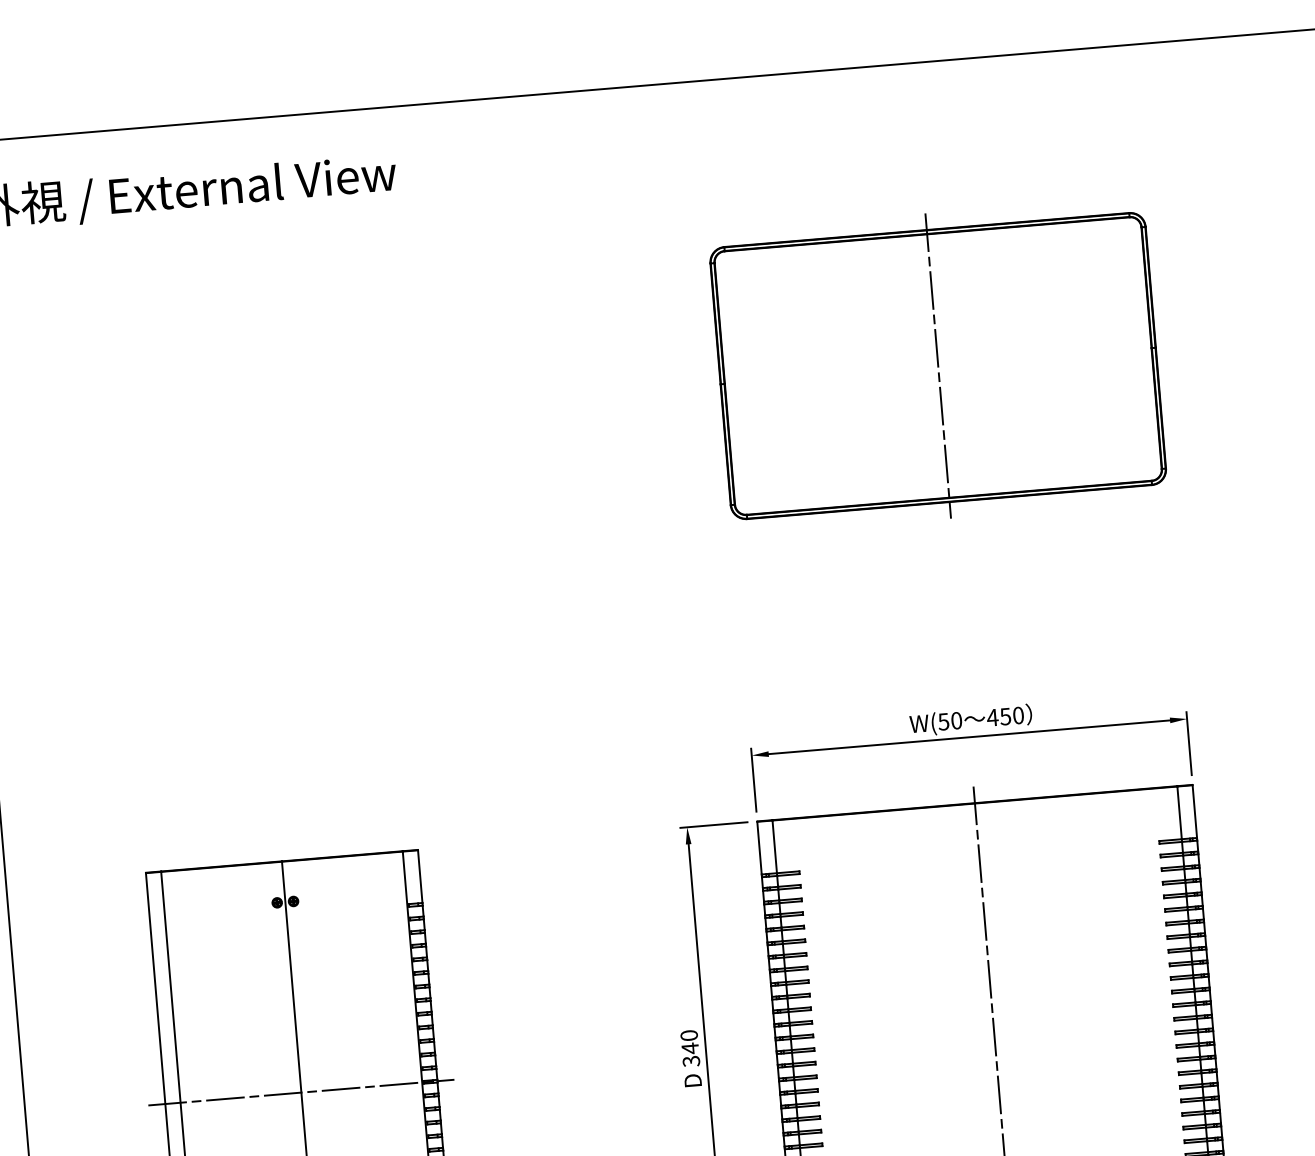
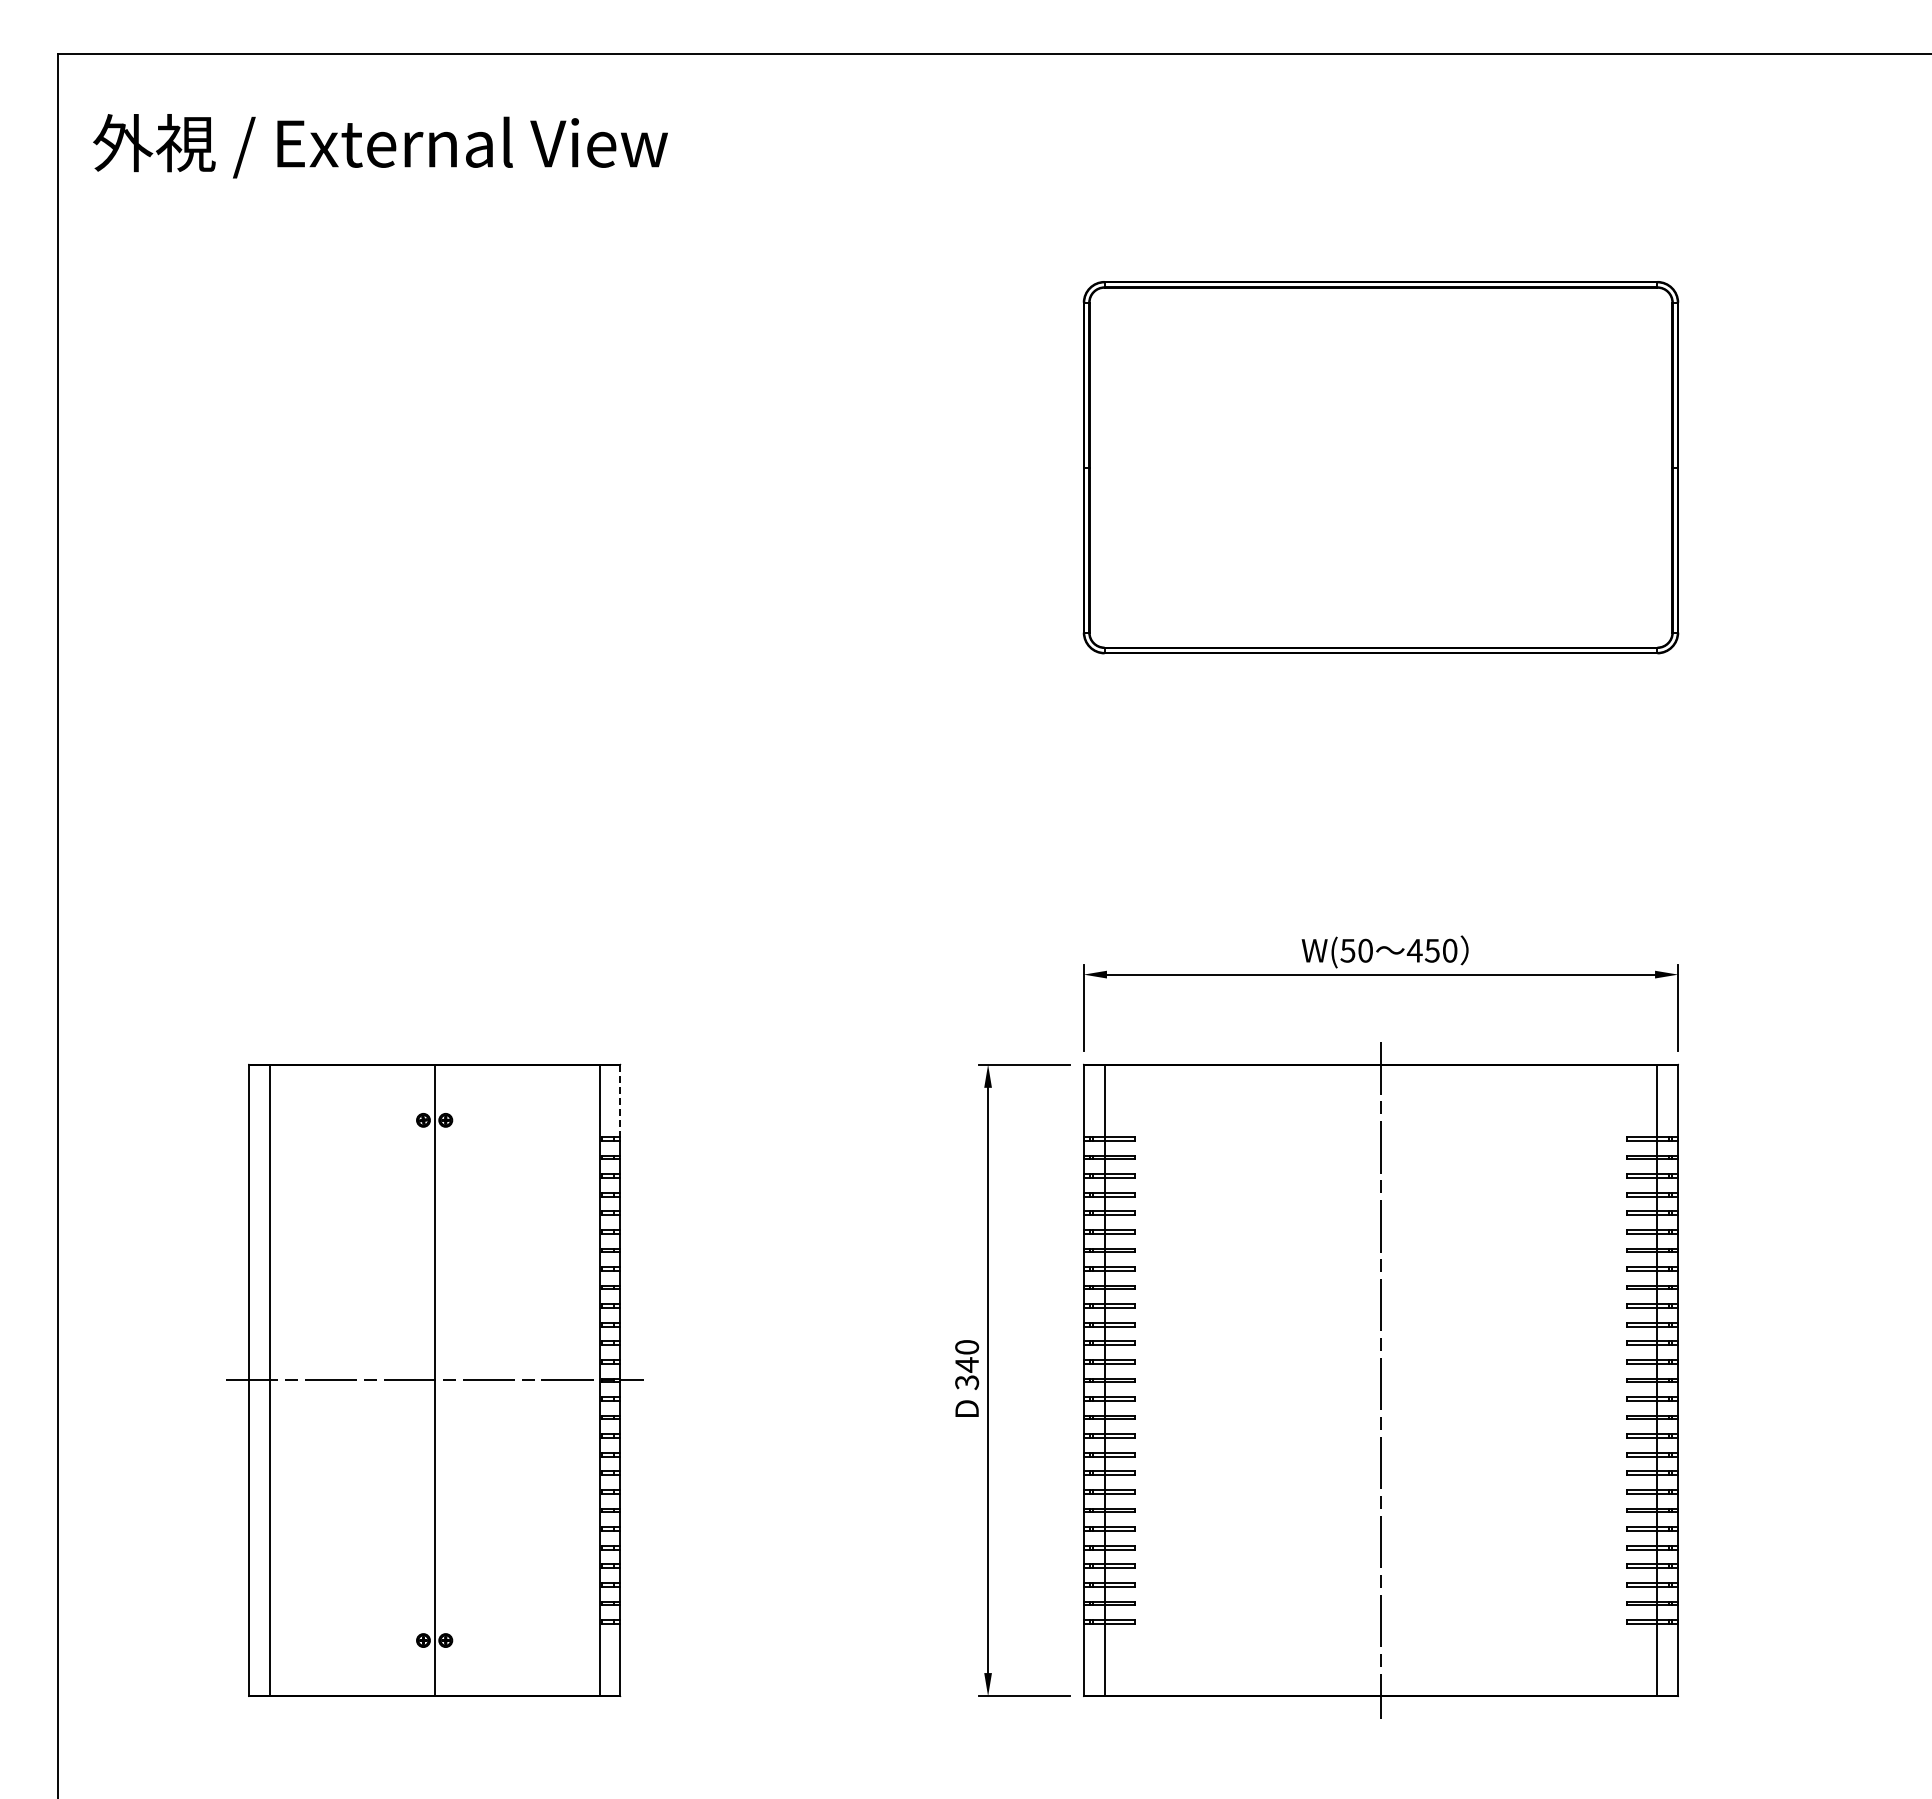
line: (938, 365) -> (1381, 467), removed
line: (420, 876) -> (620, 1101), solid -> dashed

